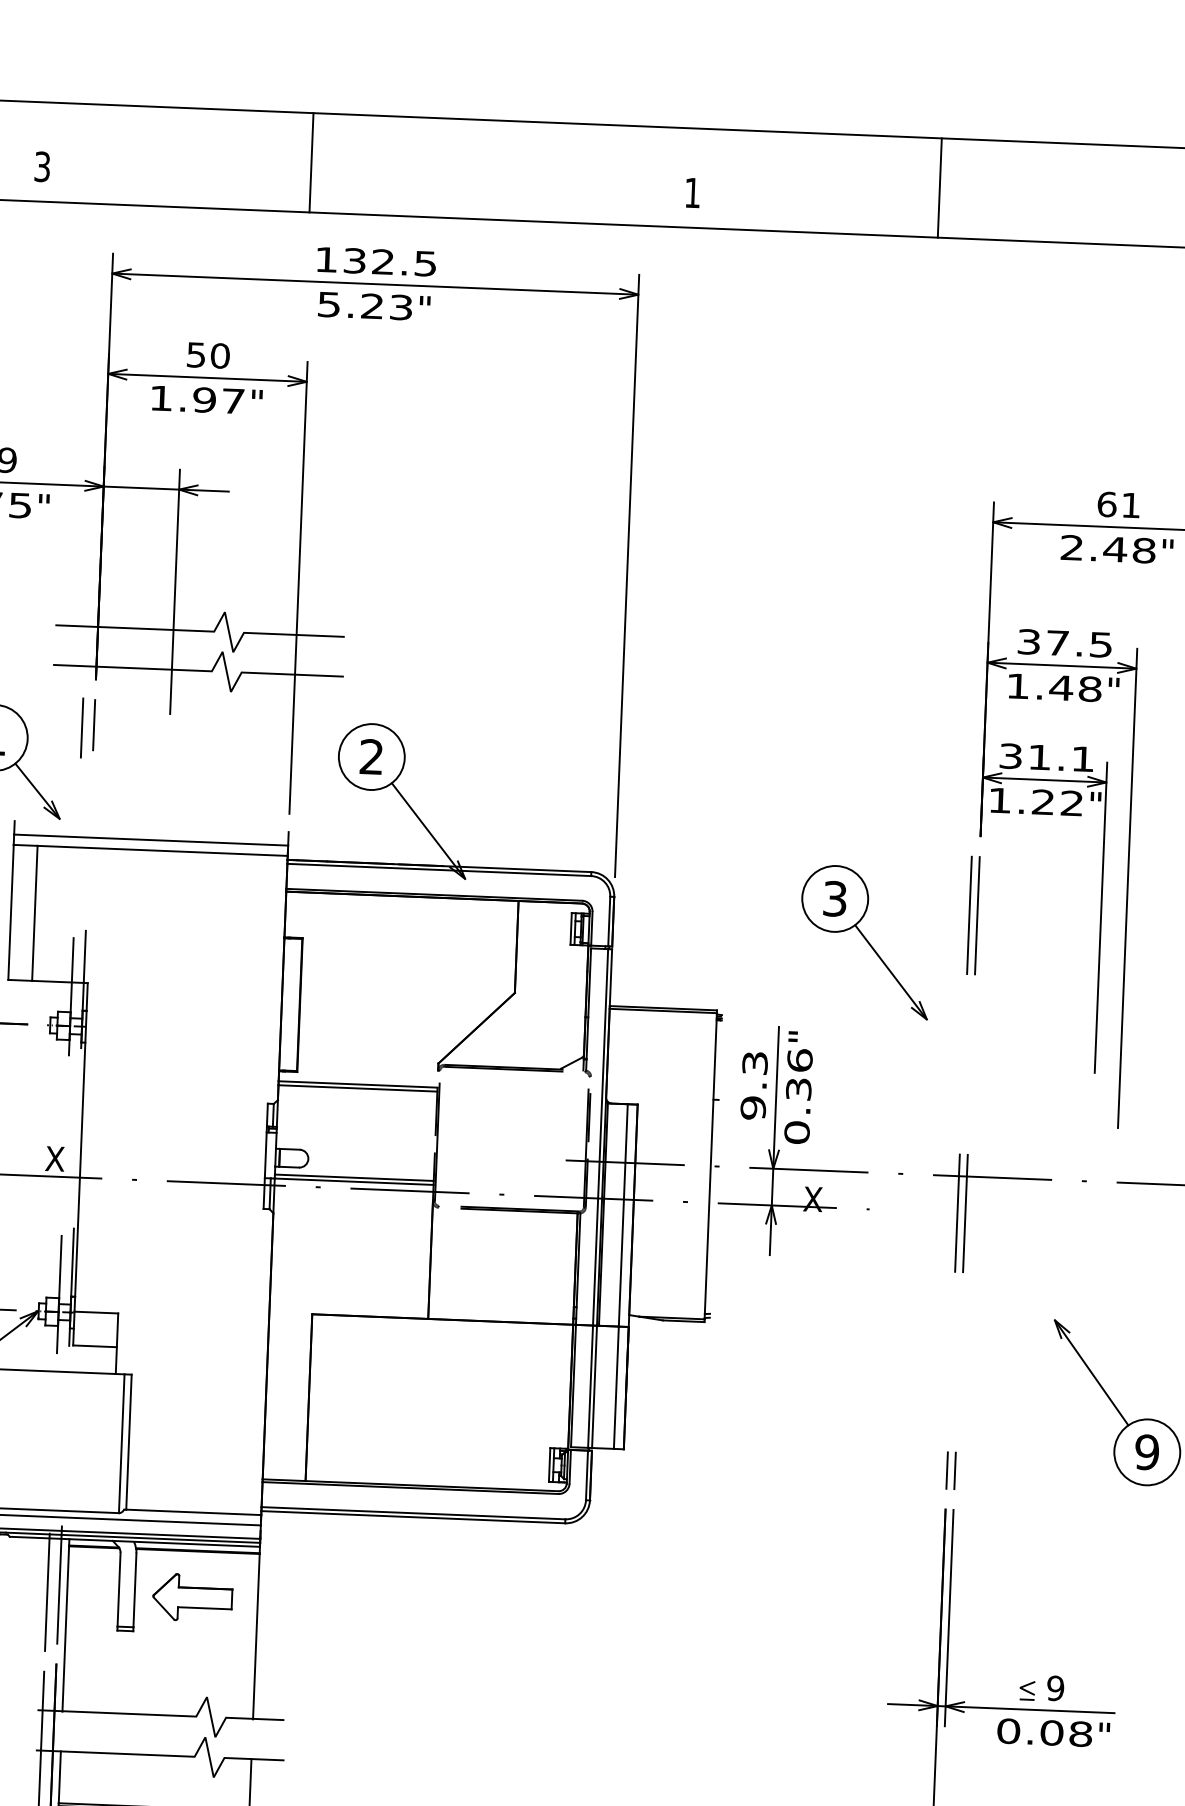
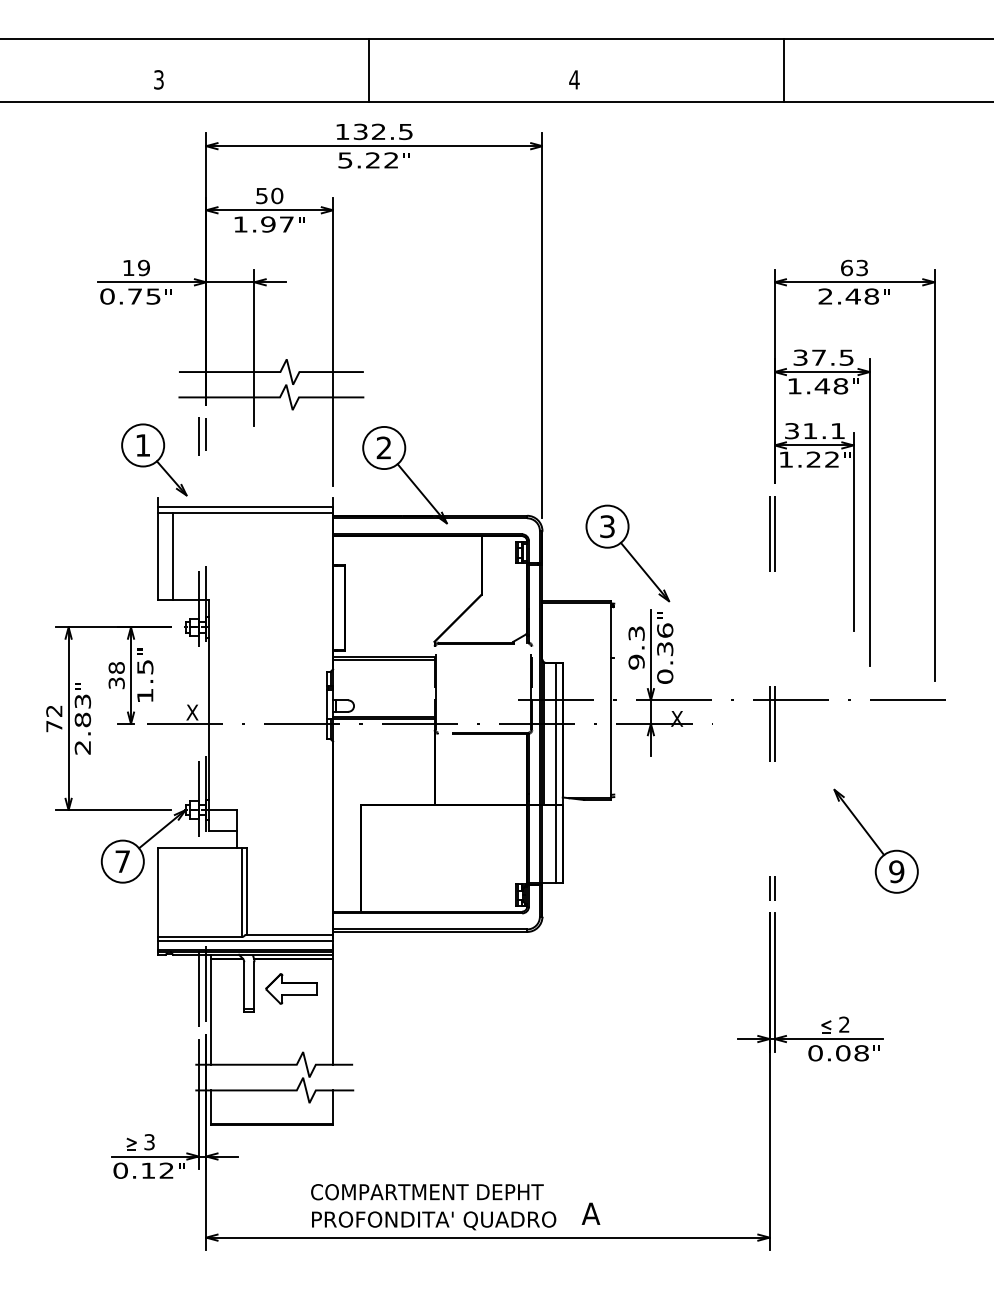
line: (311, 162) -> (368, 70), moved
line: (940, 188) -> (784, 70), moved
text: (692, 192) -> (574, 79), 1 -> 4
text: (401, 307) -> (391, 160), 5.23 -> 5.22
text: (1129, 504) -> (861, 267), 61 -> 63
part: (864, 942) -> (627, 553), moved
text: (1055, 1688) -> (844, 1024), 9 -> 2

